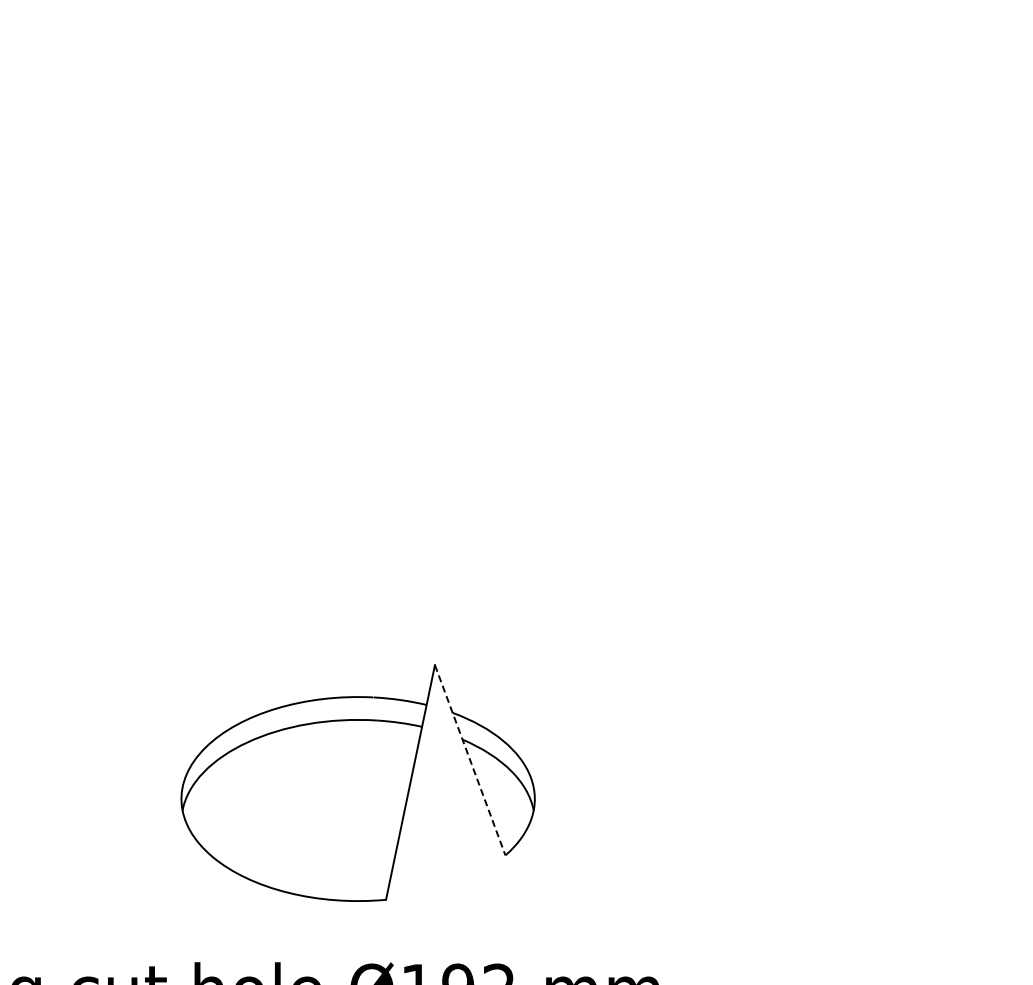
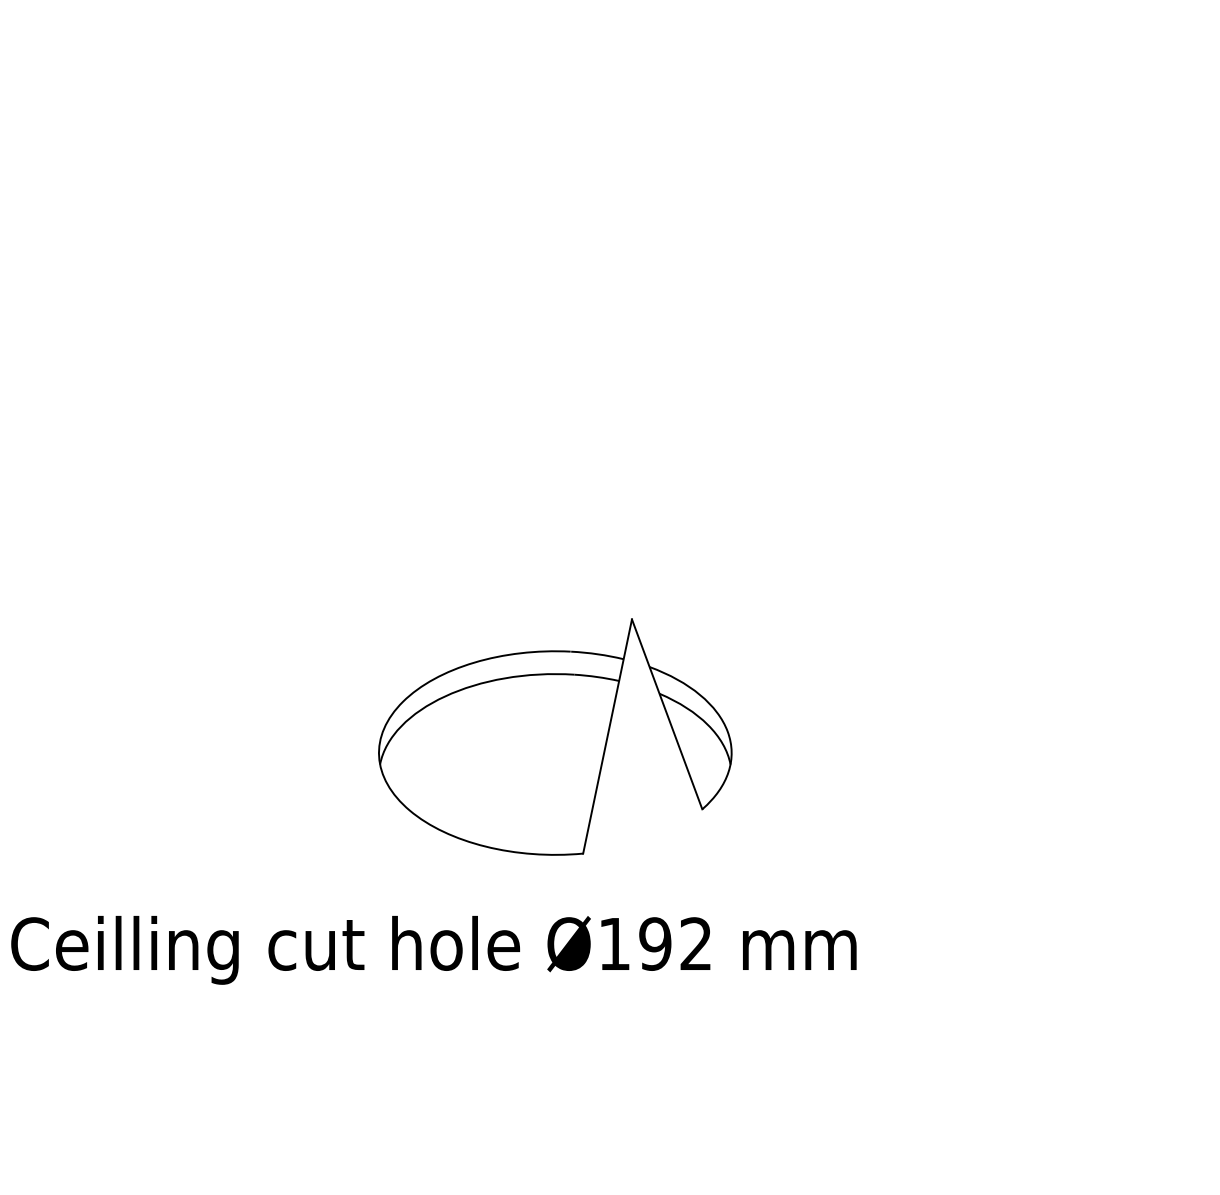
line: (470, 760) -> (667, 714), dashed -> solid

